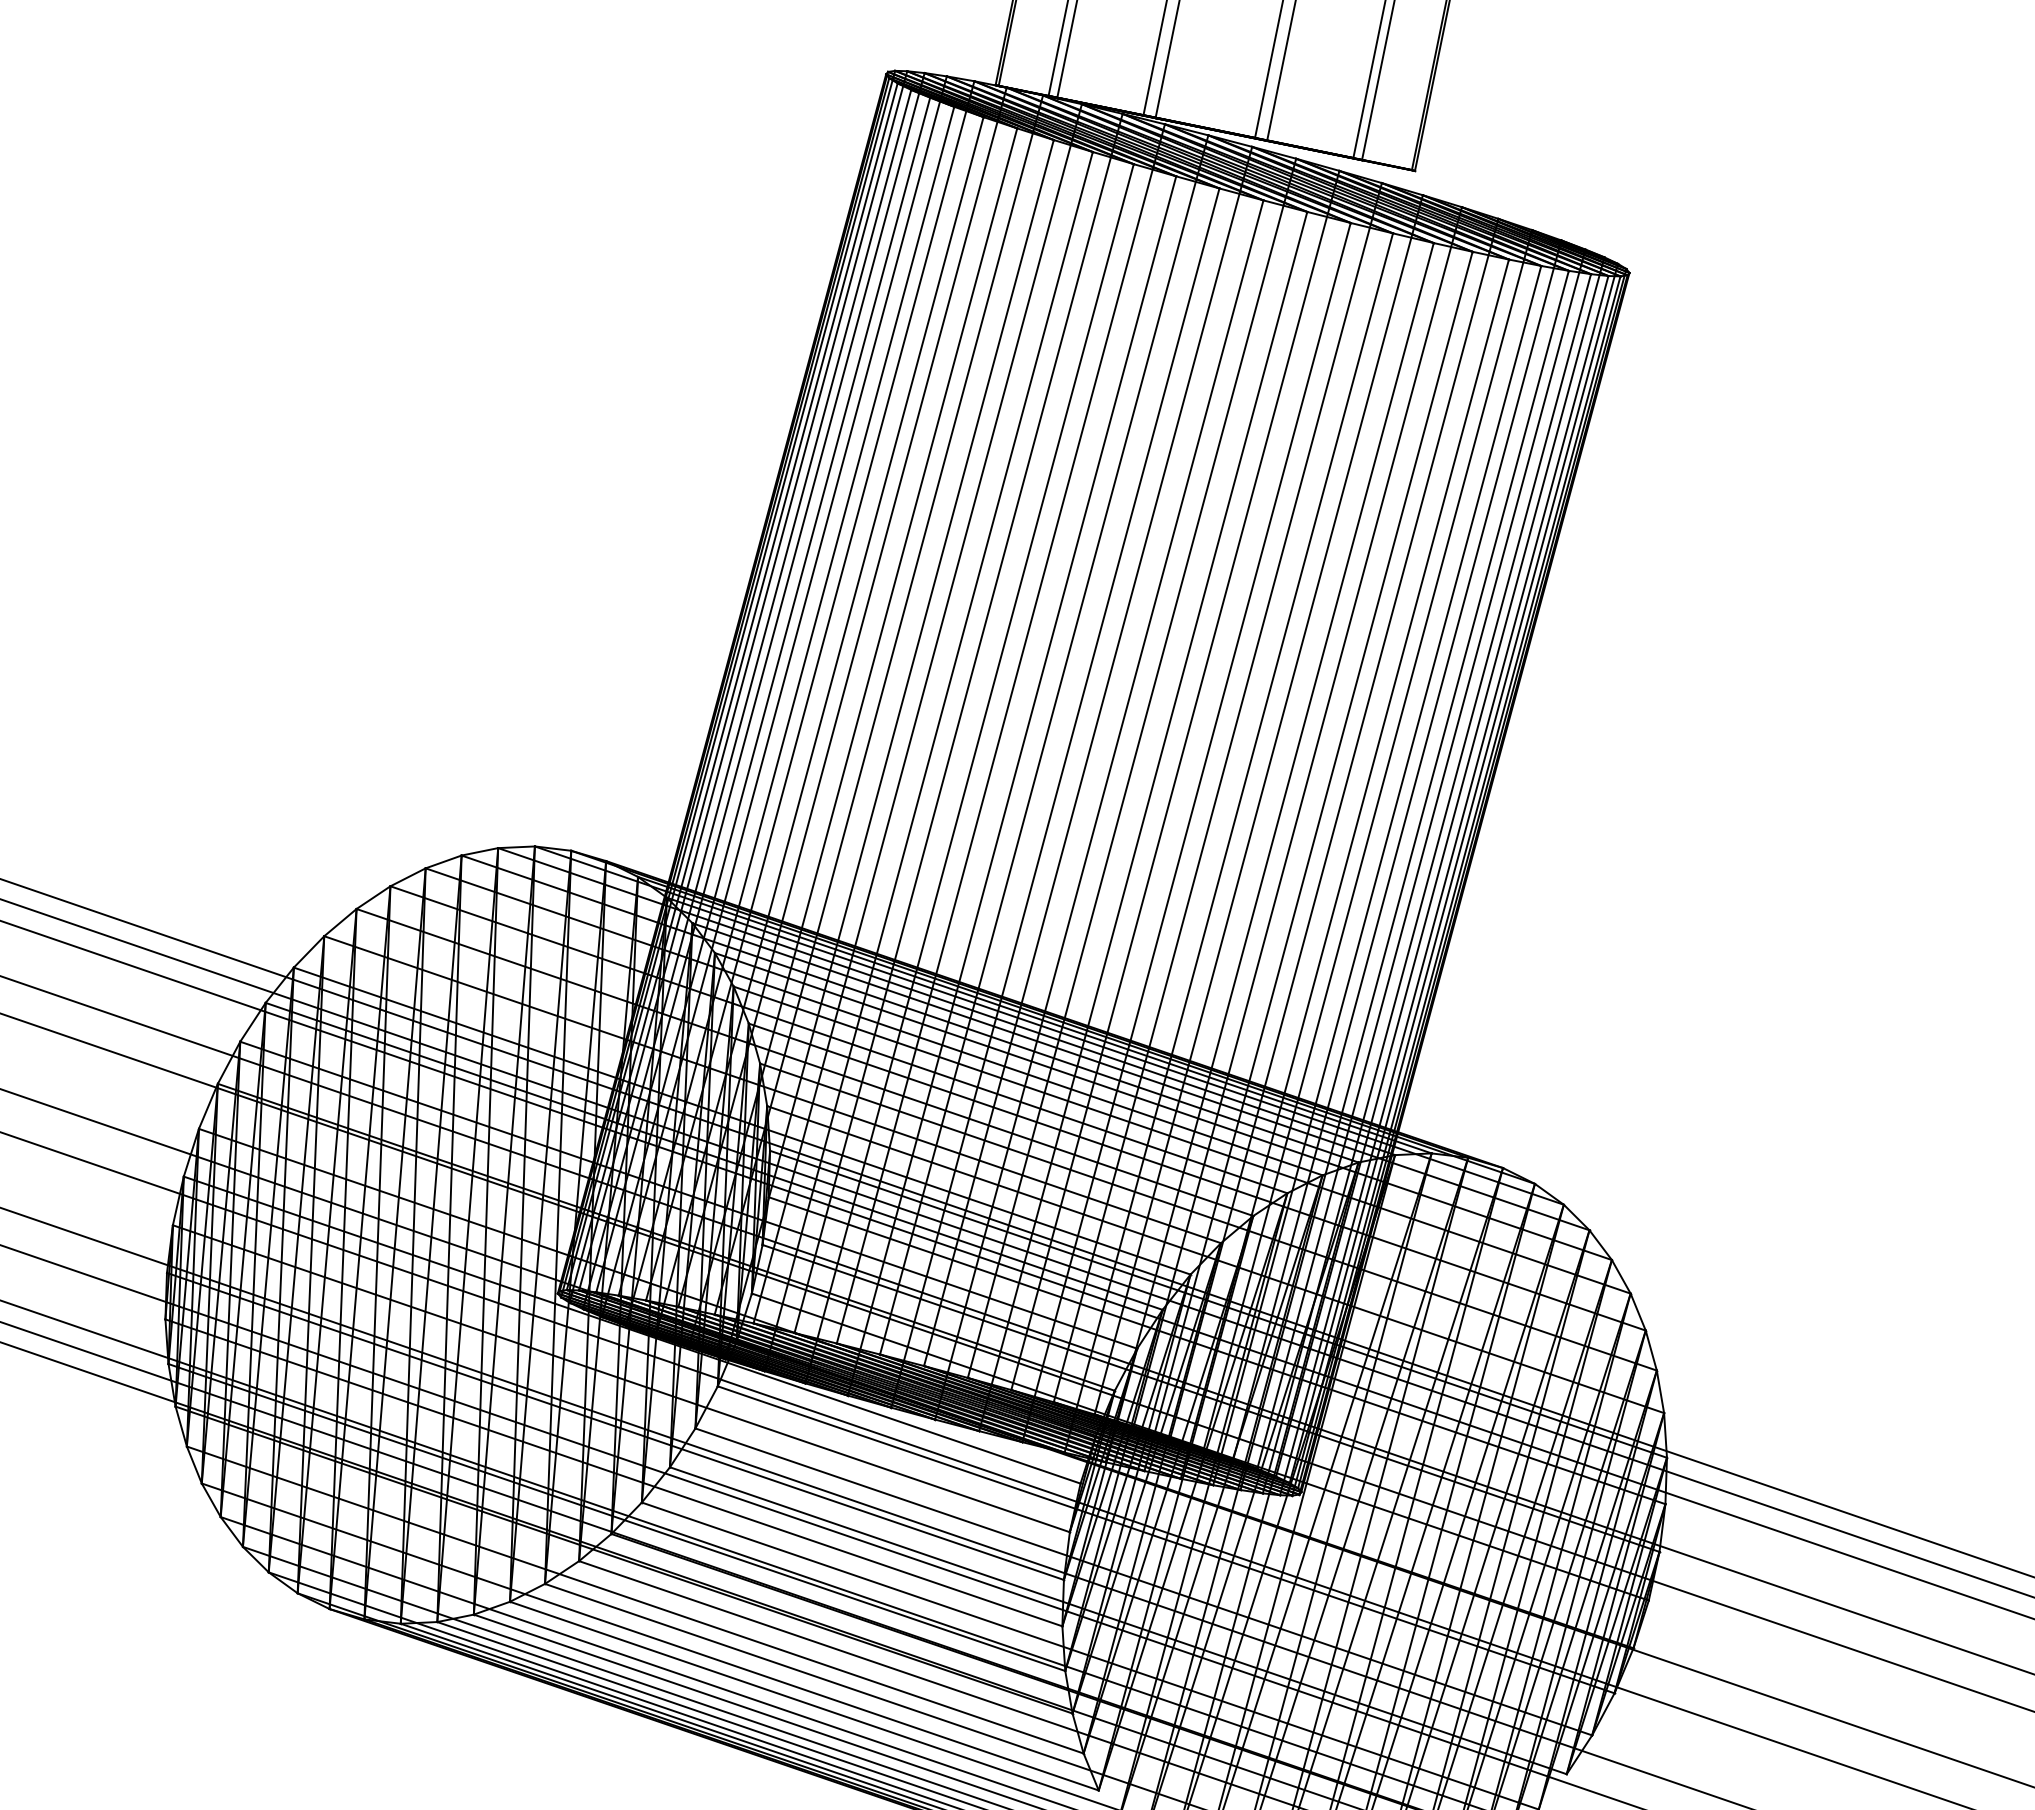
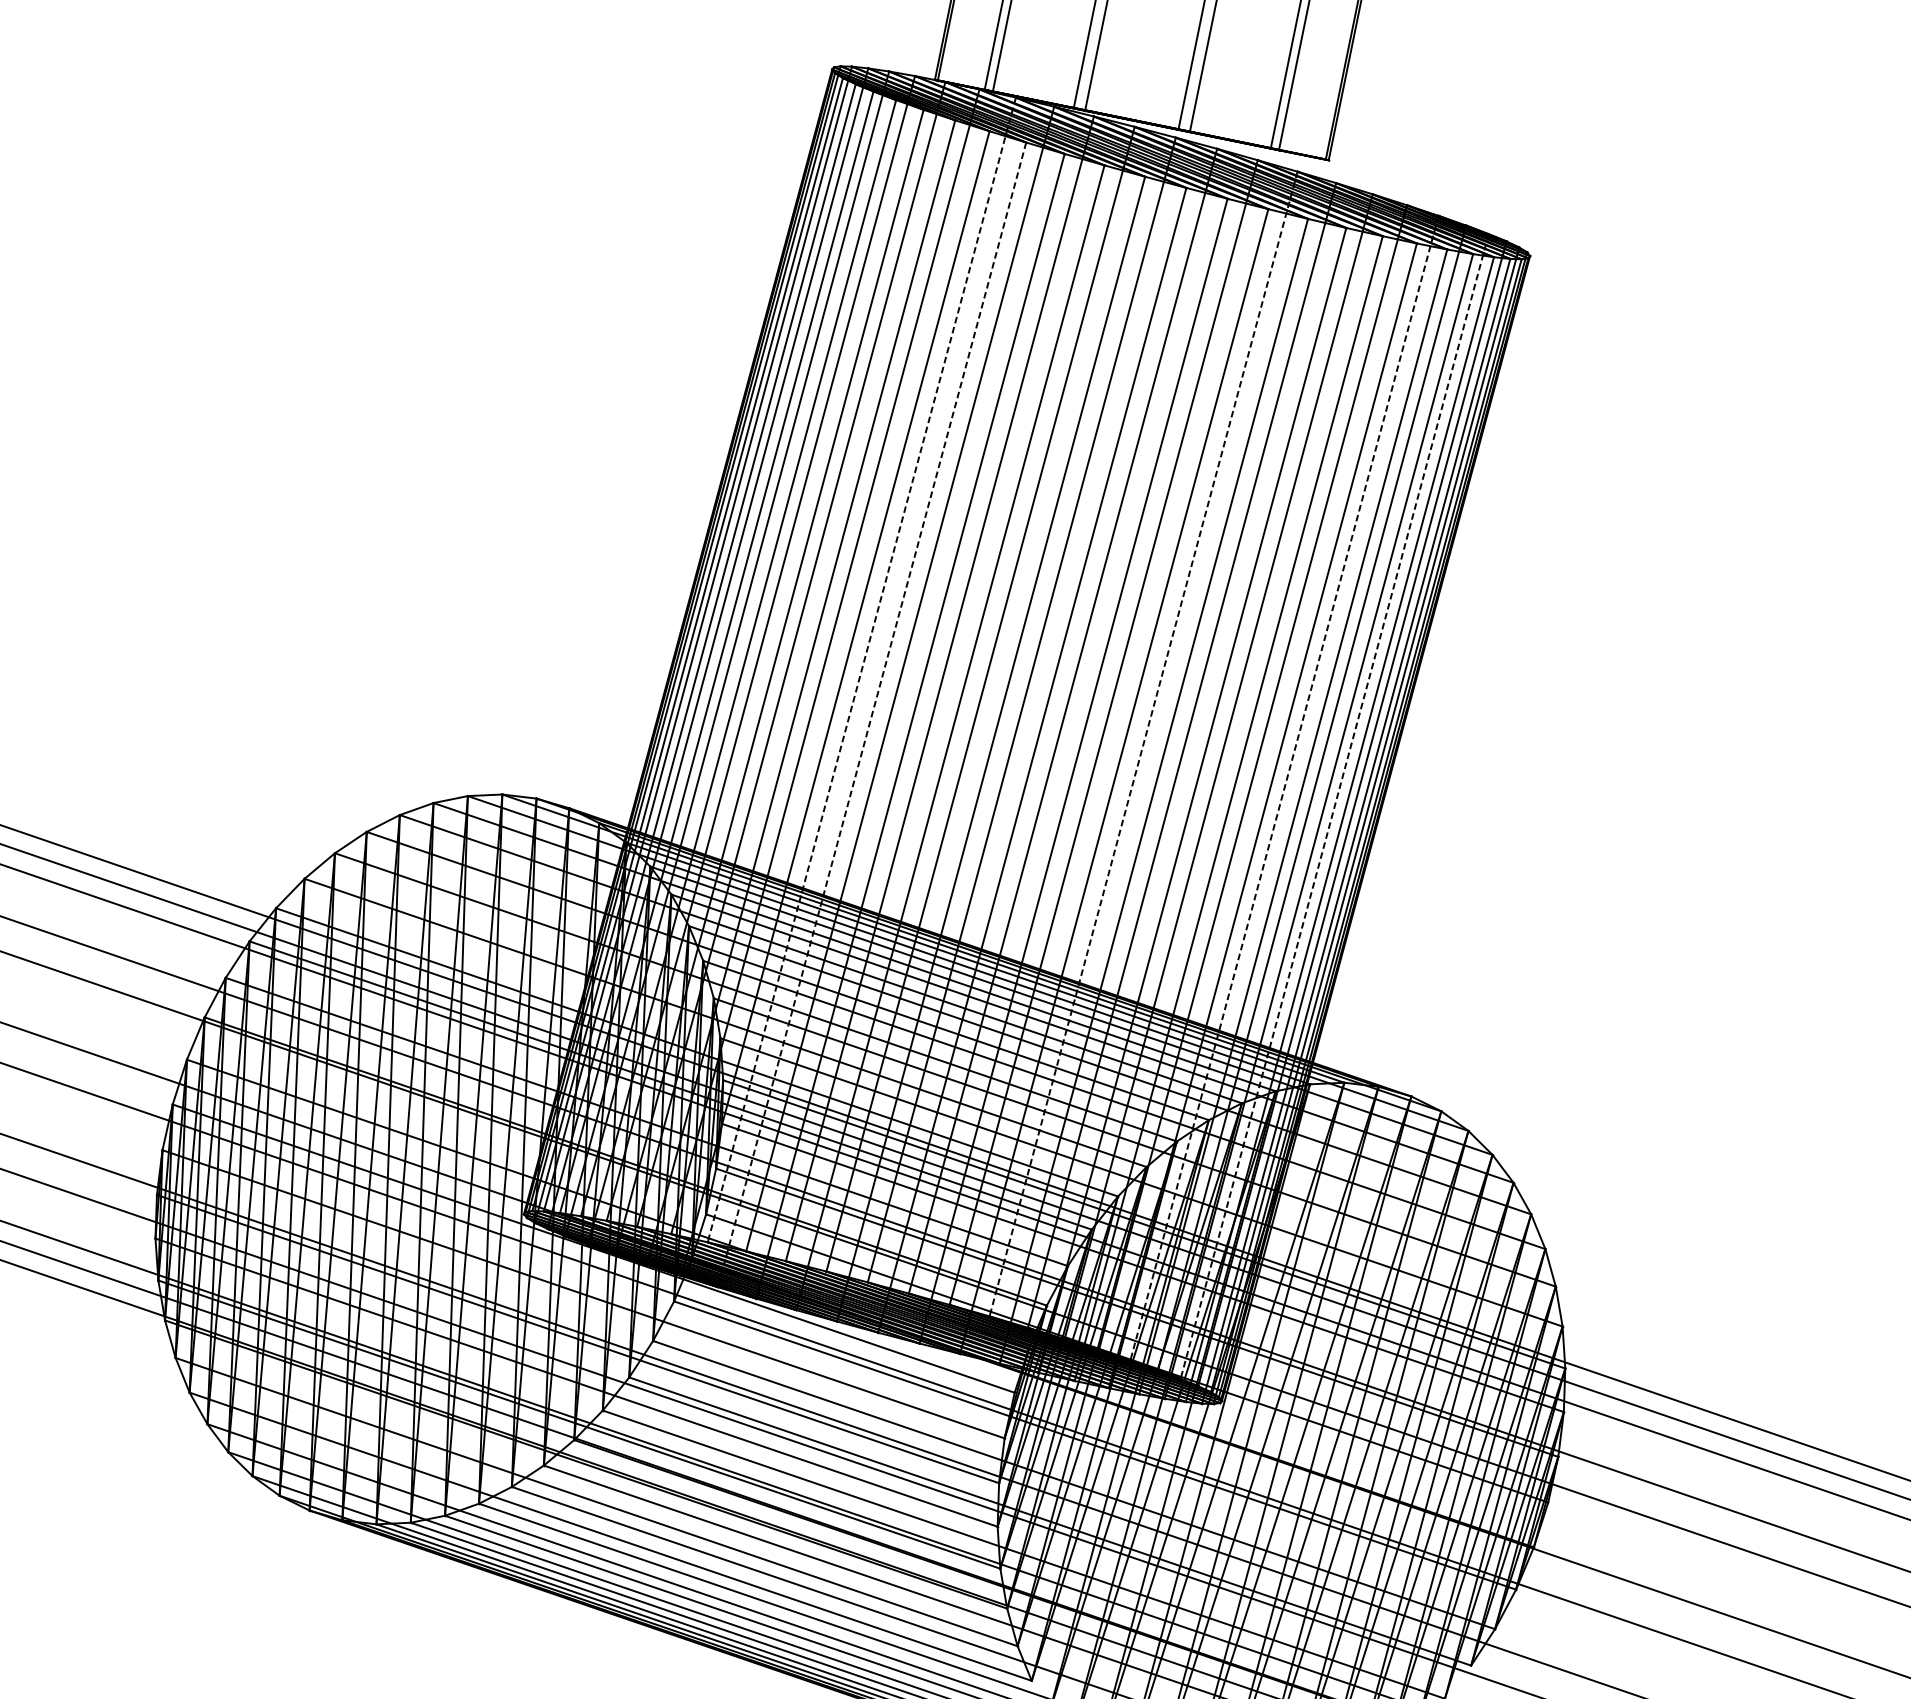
line: (917, 714) -> (861, 670), solid -> dashed
line: (928, 762) -> (871, 715), solid -> dashed
line: (1217, 793) -> (1143, 744), solid -> dashed
line: (1367, 840) -> (1284, 788), solid -> dashed
line: (1421, 859) -> (1334, 806), solid -> dashed

